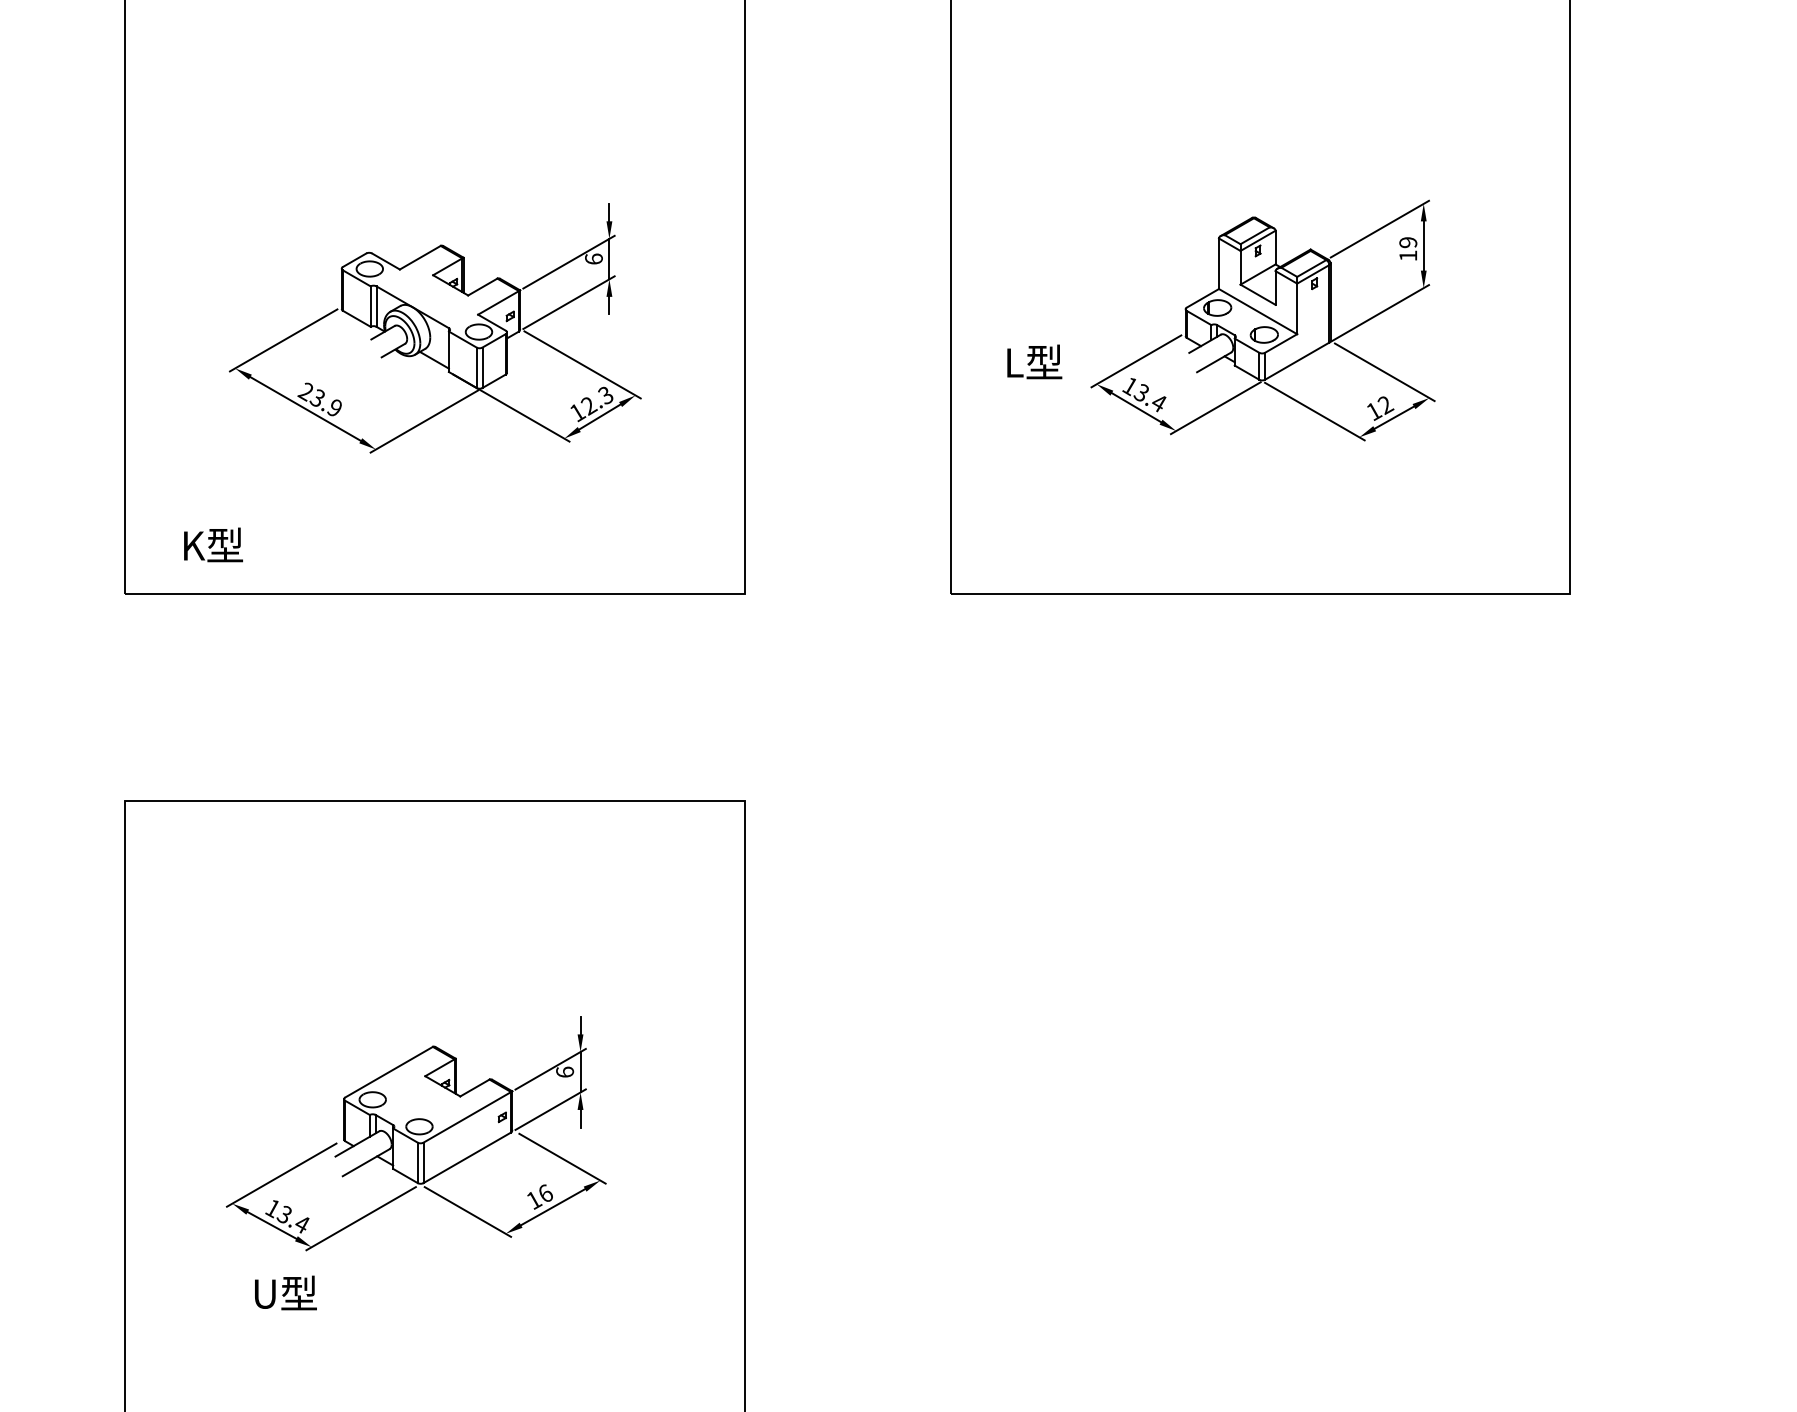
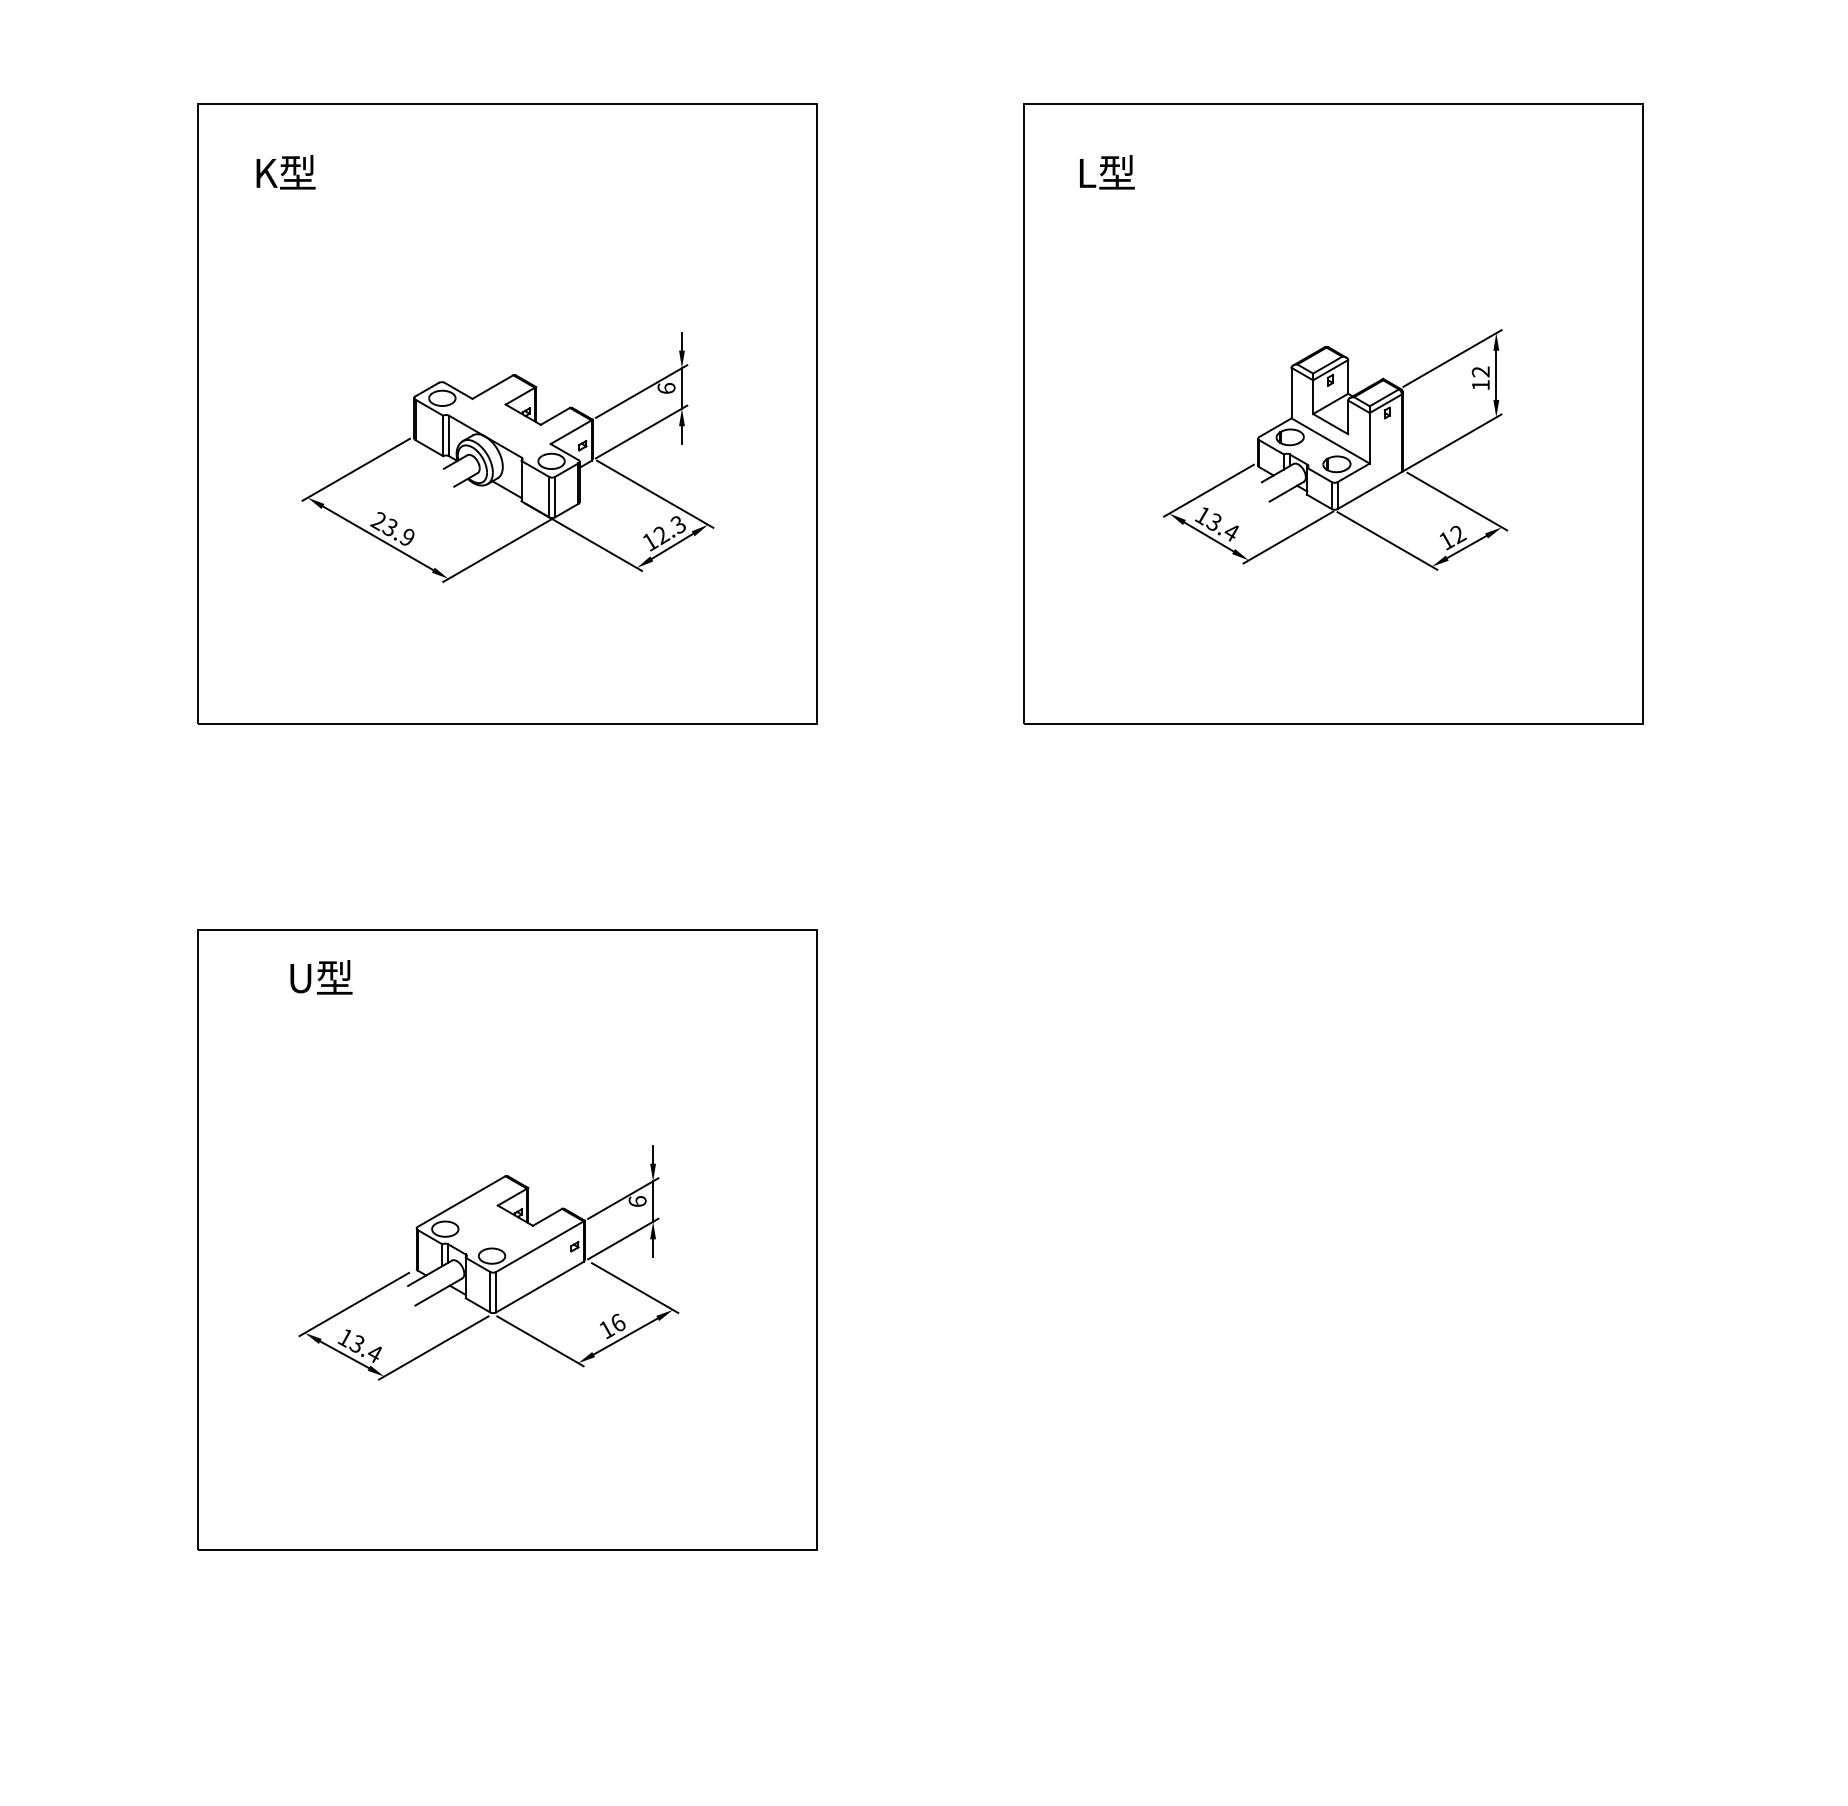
text: (1407, 242) -> (1480, 371), 19 -> 12
text: (1034, 362) -> (1107, 172), moved
text: (212, 545) -> (285, 172), moved
text: (285, 1293) -> (321, 977), moved

